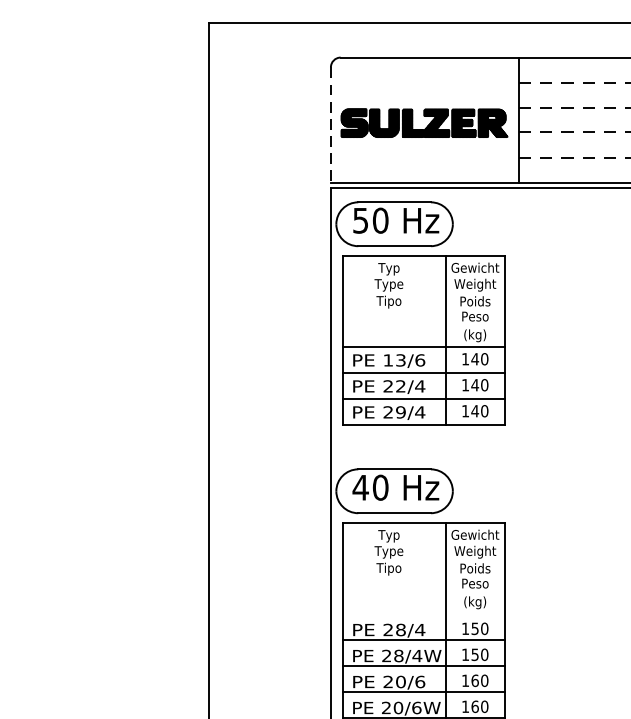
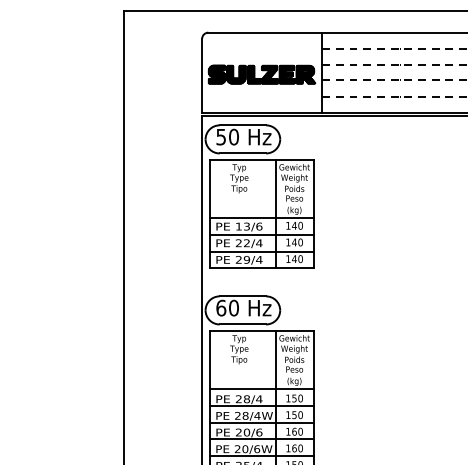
line: (331, 124) -> (202, 75), dashed -> solid
text: (361, 486) -> (221, 307), 40 -> 60
line: (423, 614) -> (261, 389), added

